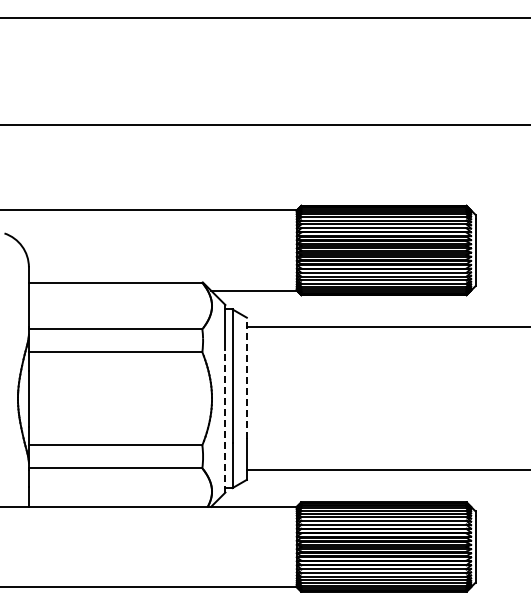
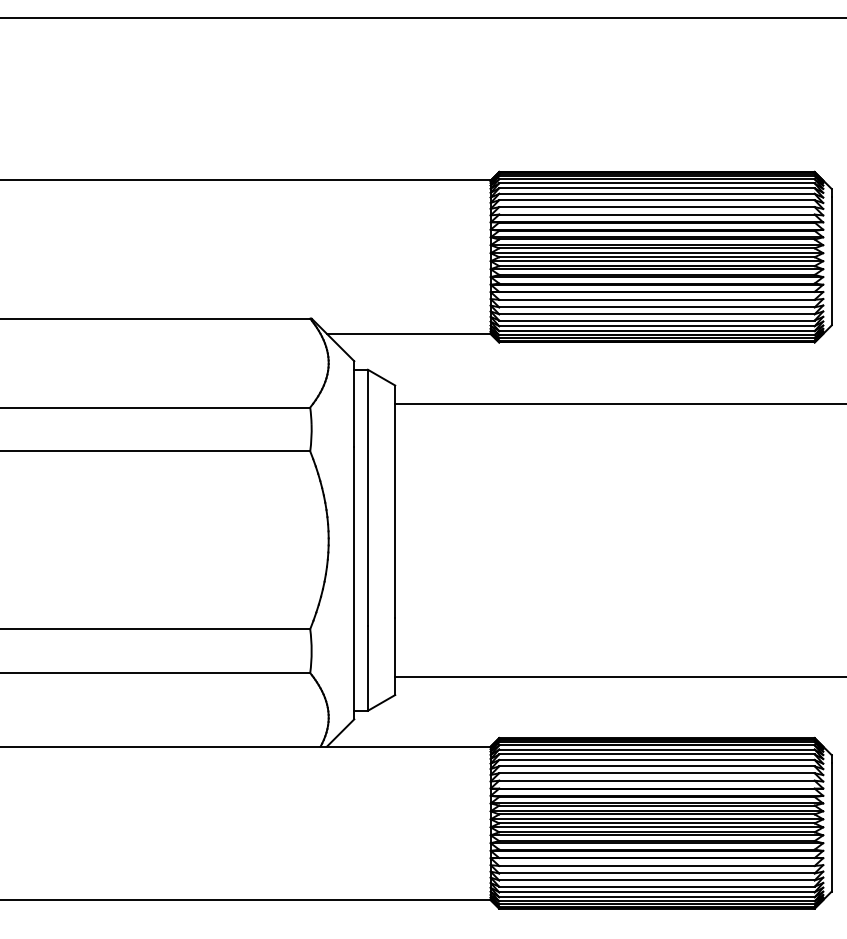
line: (246, 378) -> (394, 501), dashed -> solid
line: (225, 420) -> (354, 581), dashed -> solid

